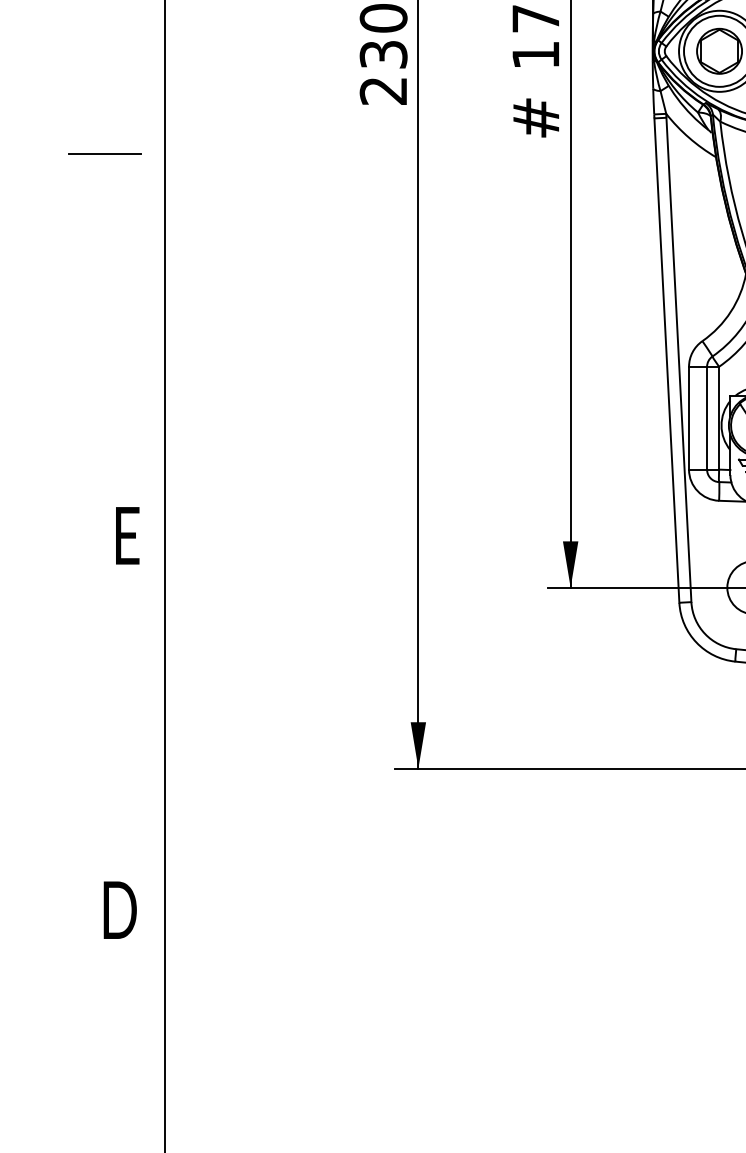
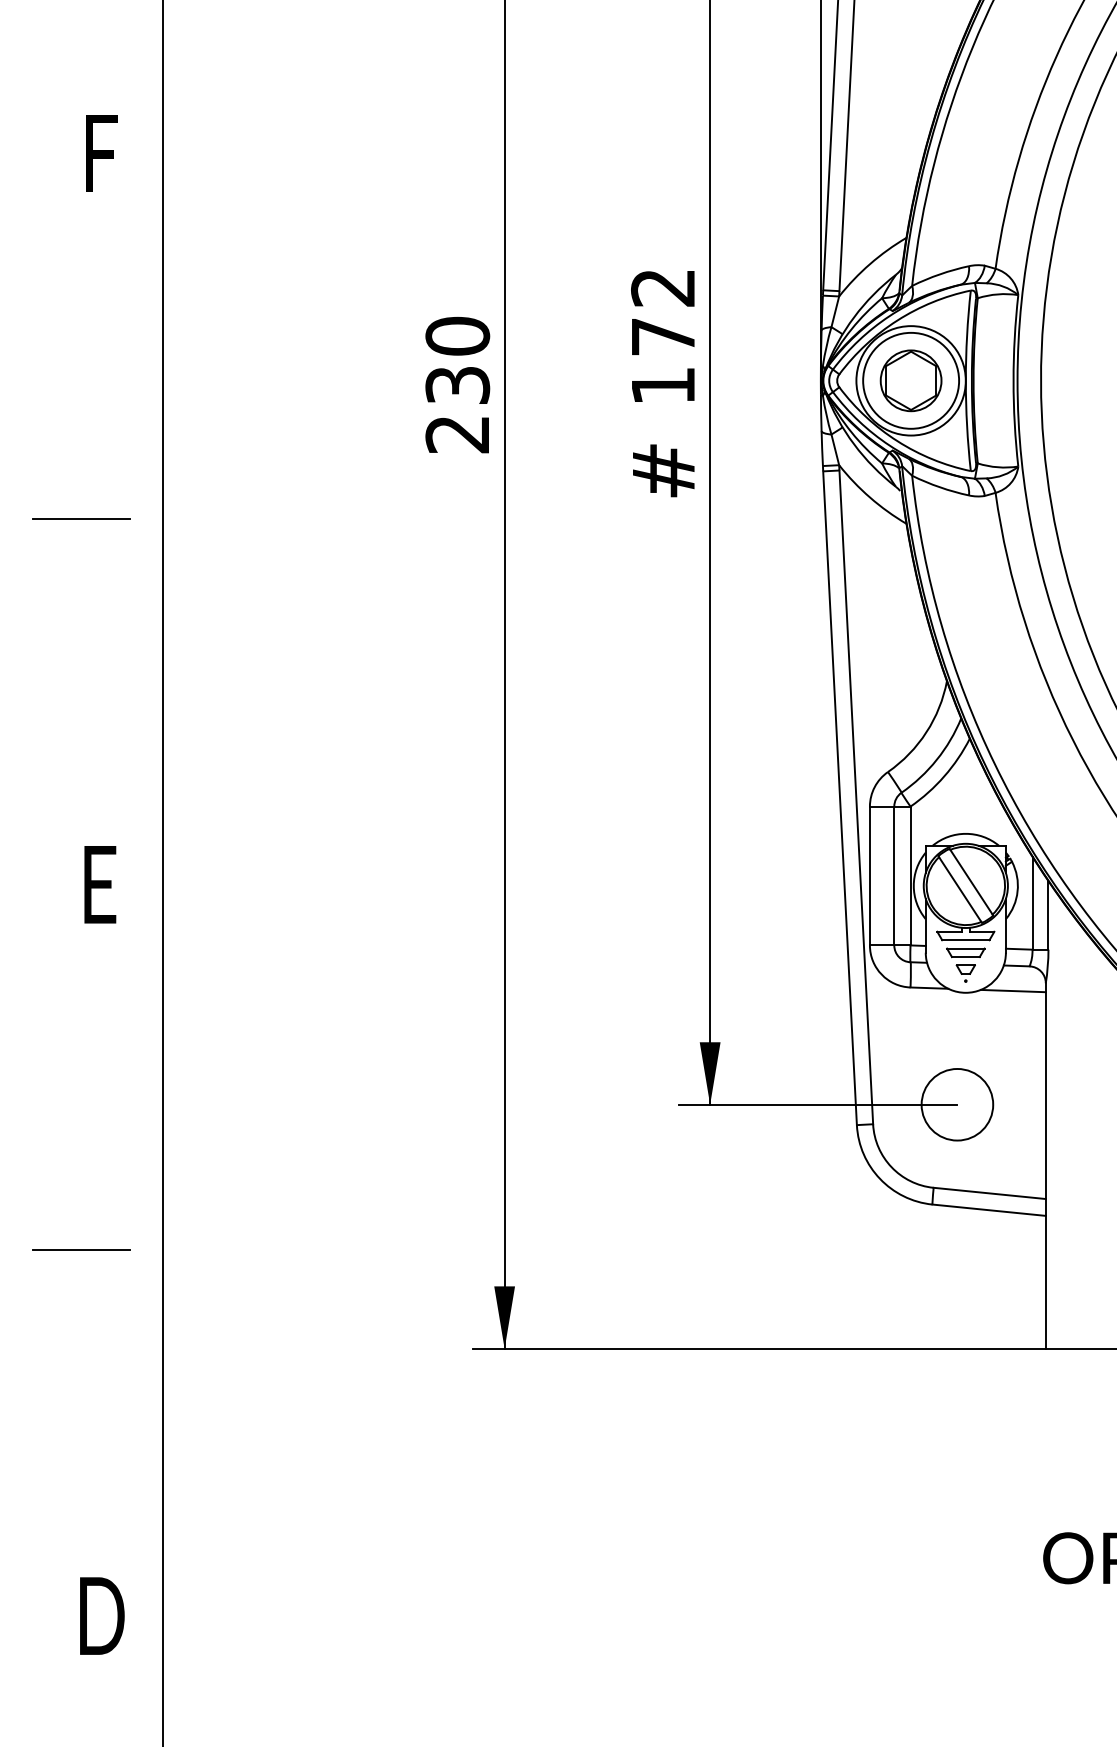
text: (127, 535) -> (100, 884), moved
line: (104, 694) -> (81, 1249), added
text: (120, 909) -> (102, 1615), moved

